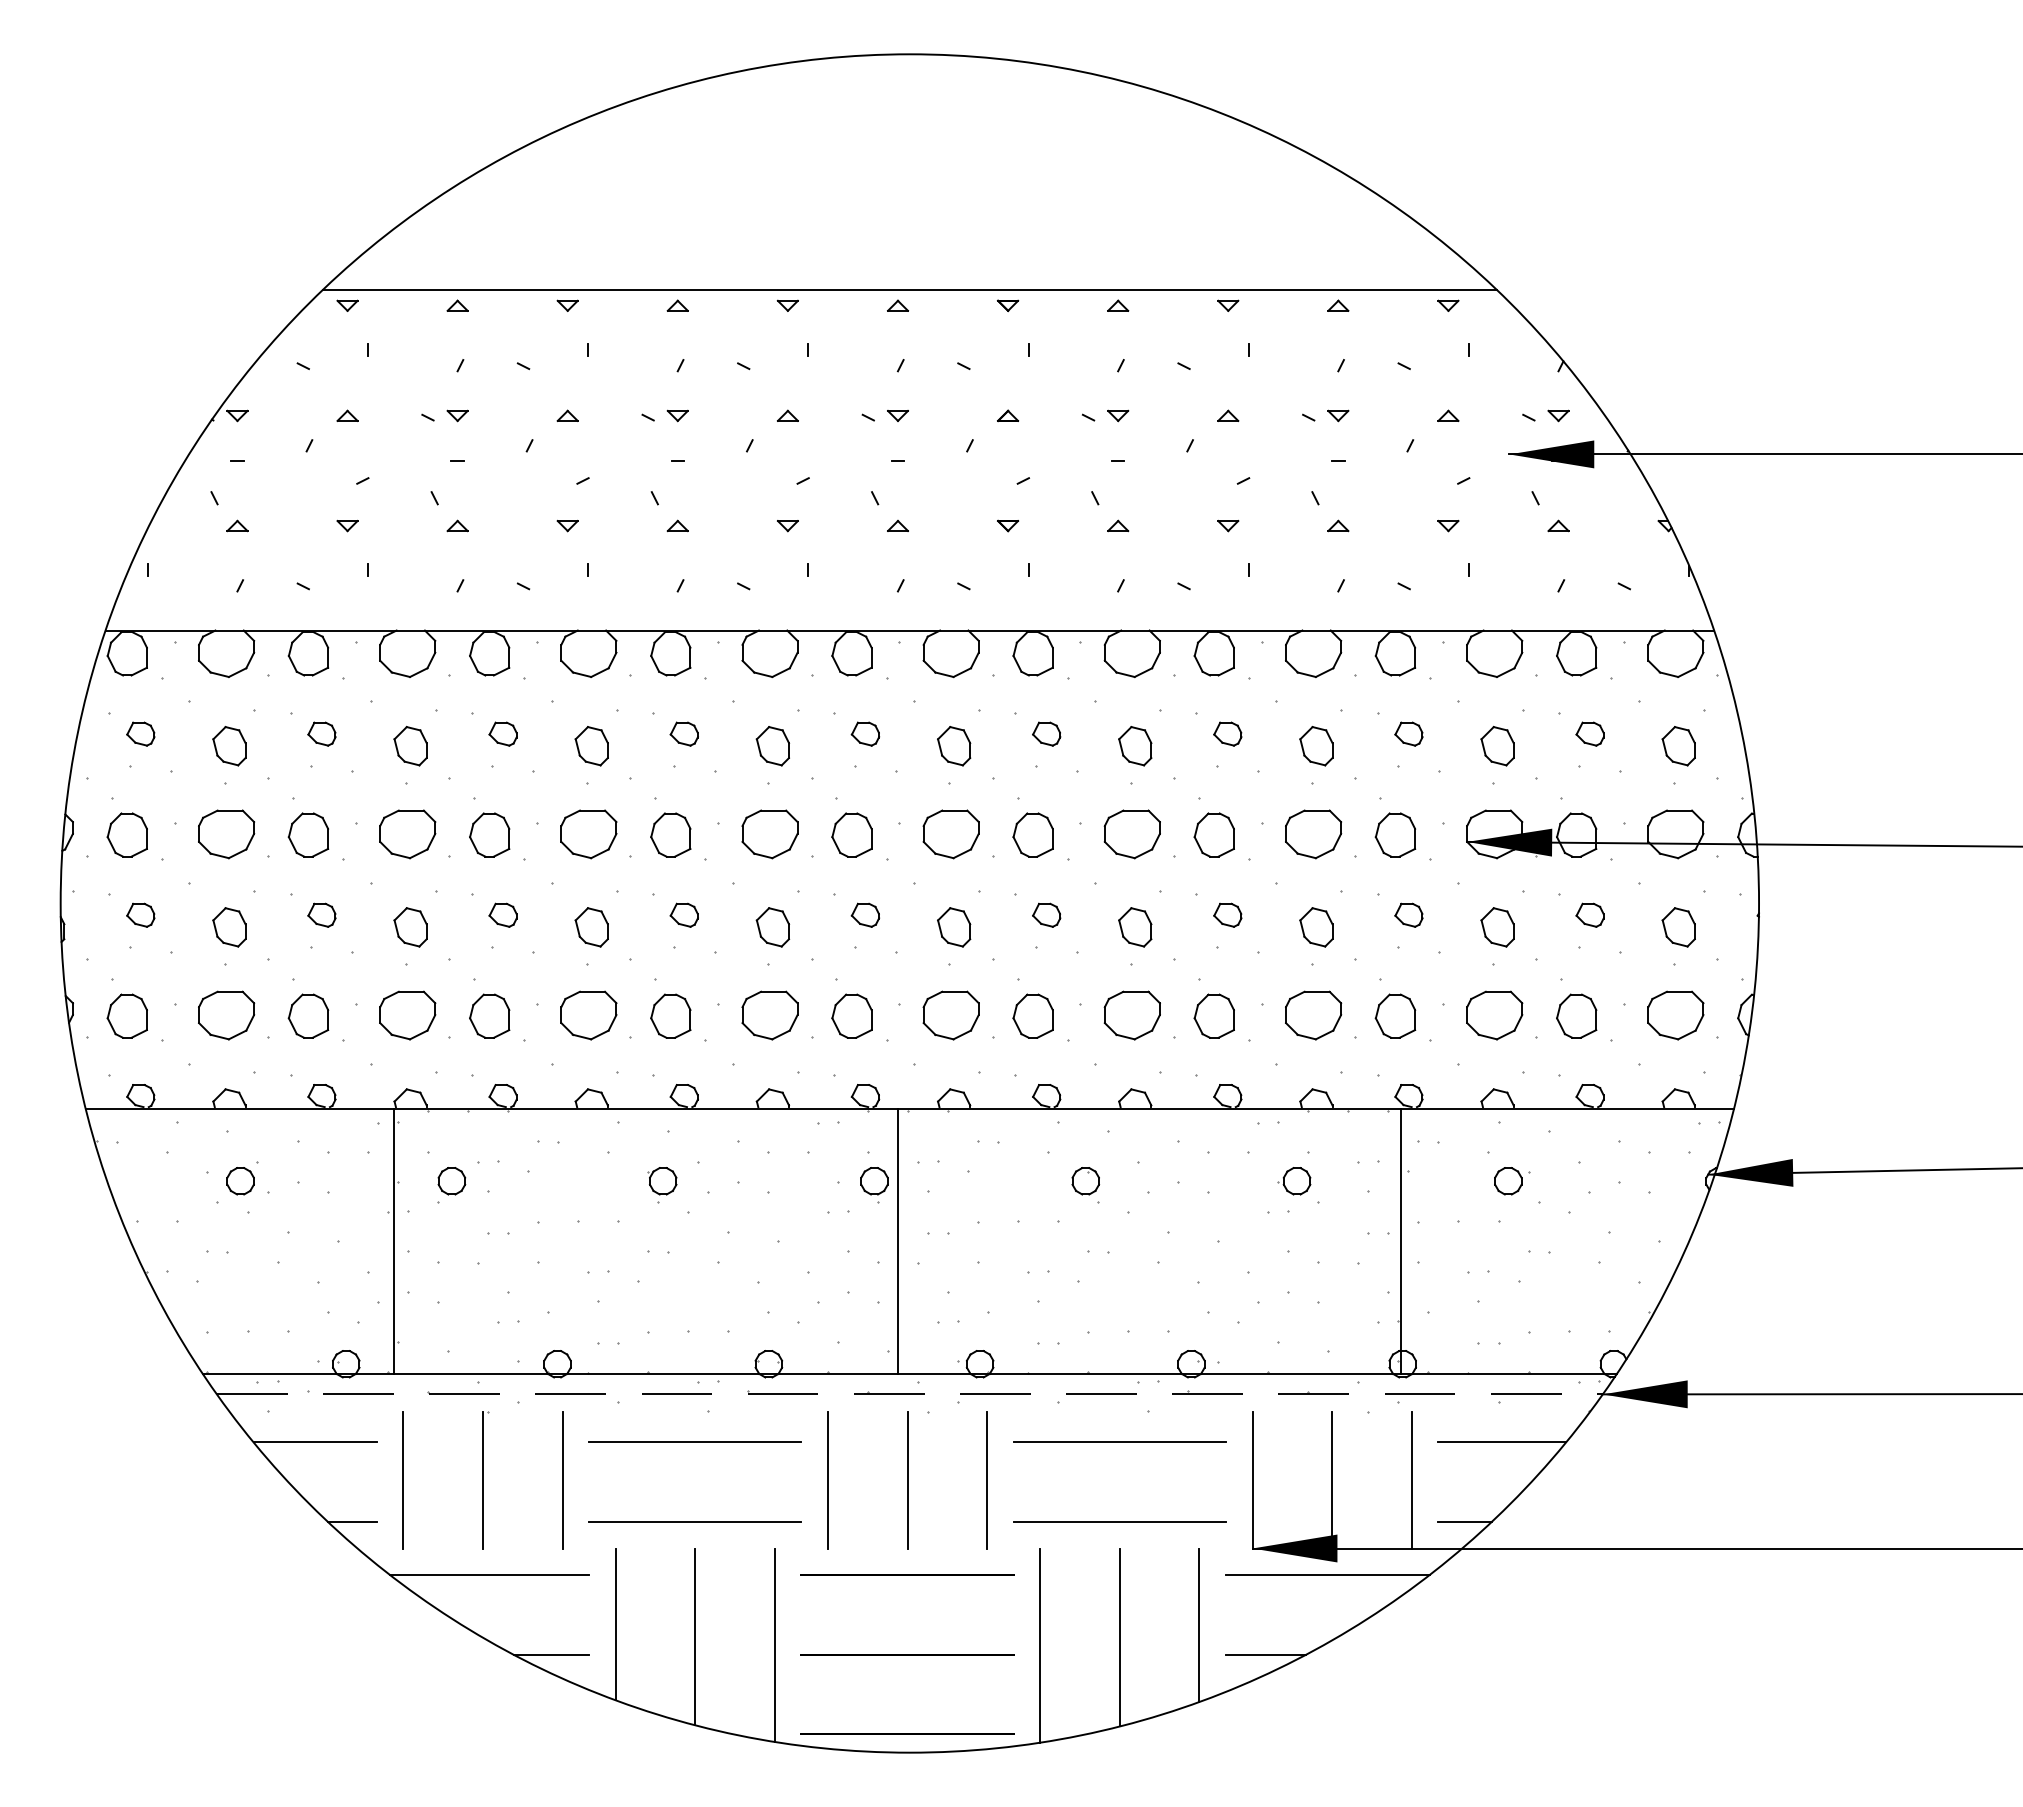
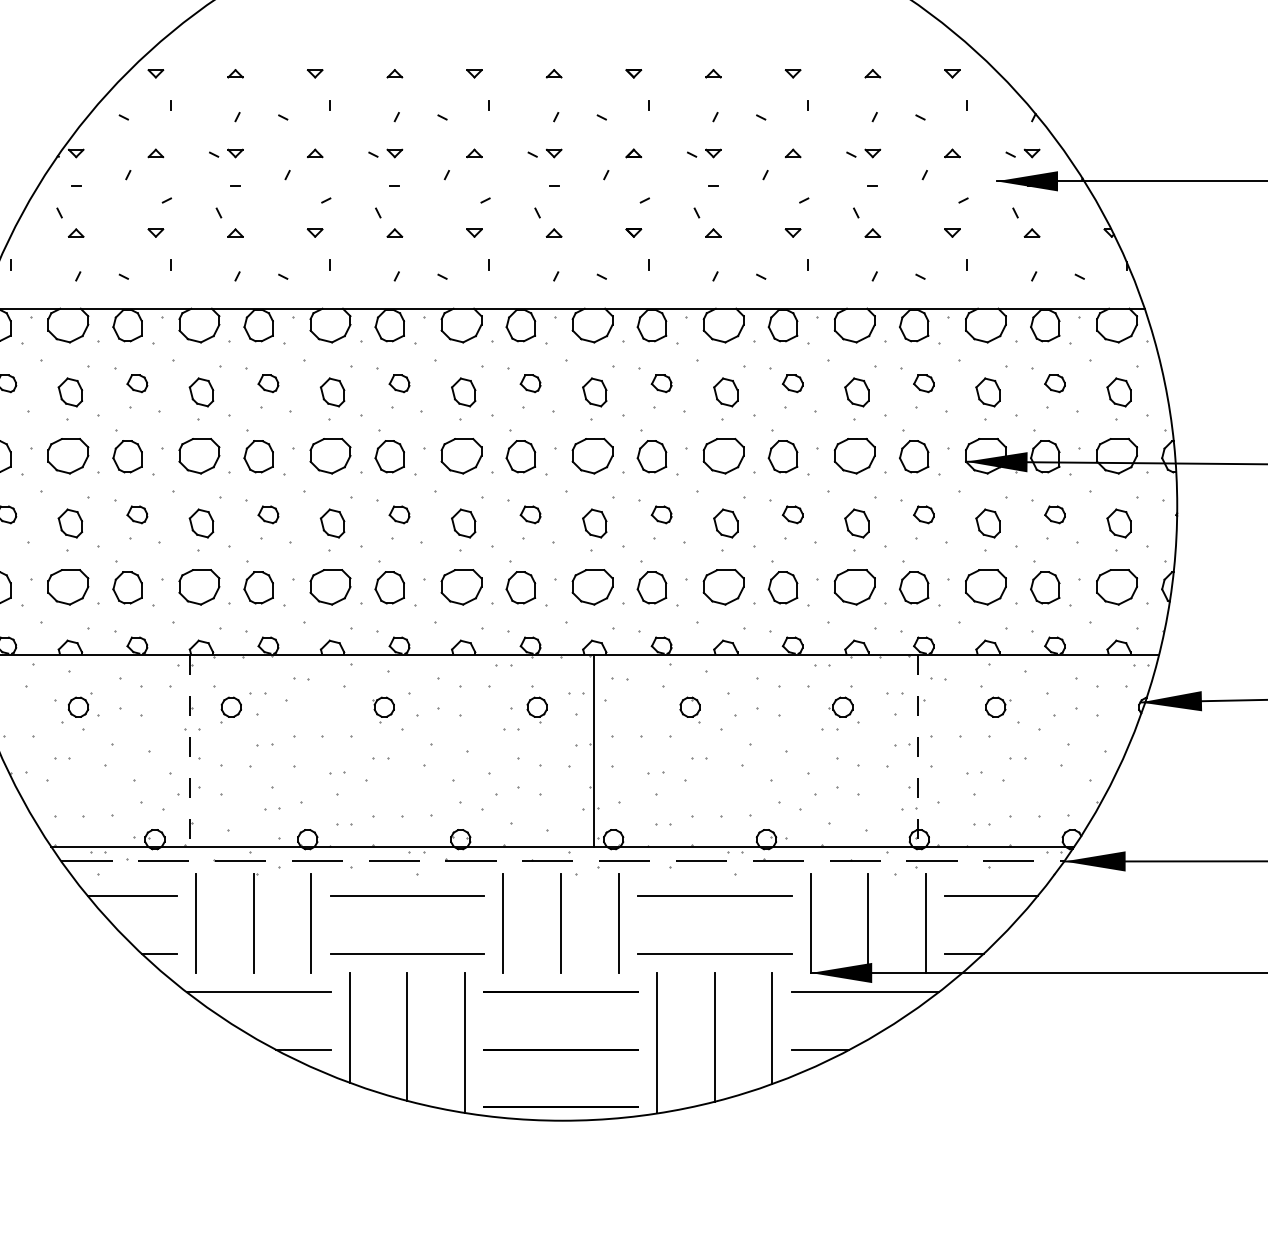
line: (909, 290) -> (562, 62), removed
line: (897, 1241) -> (593, 750), moved
line: (394, 1242) -> (189, 751), solid -> dashed
line: (1401, 1242) -> (918, 751), solid -> dashed

